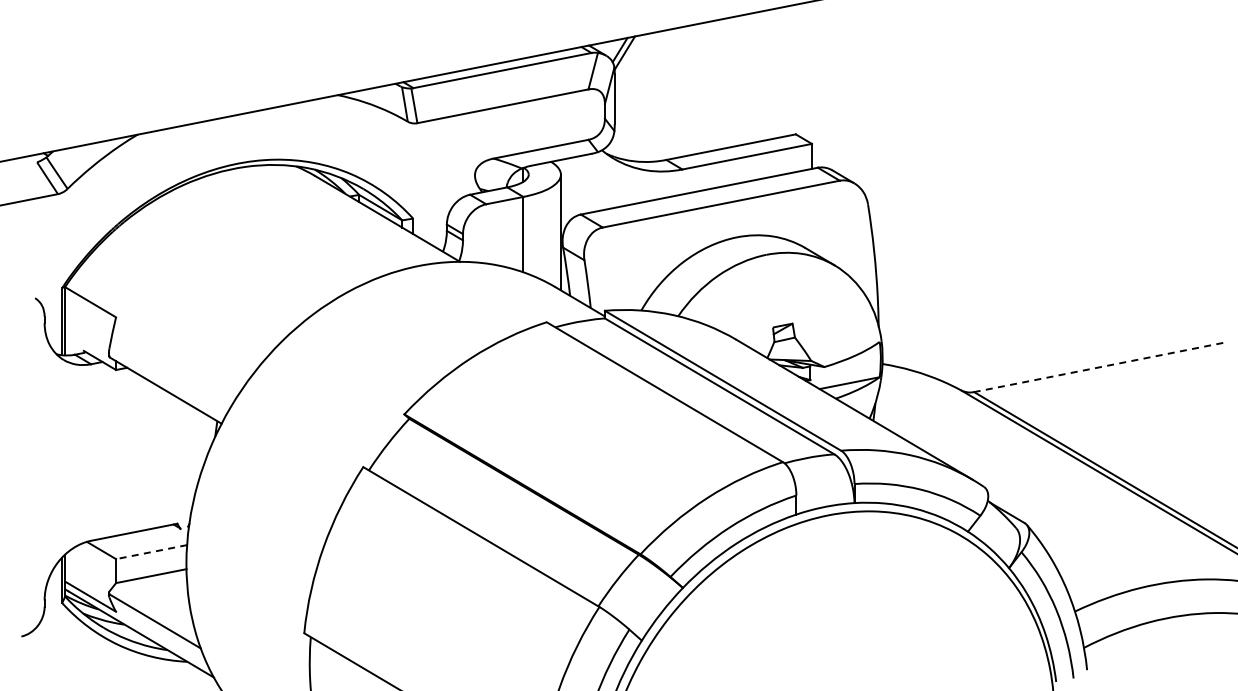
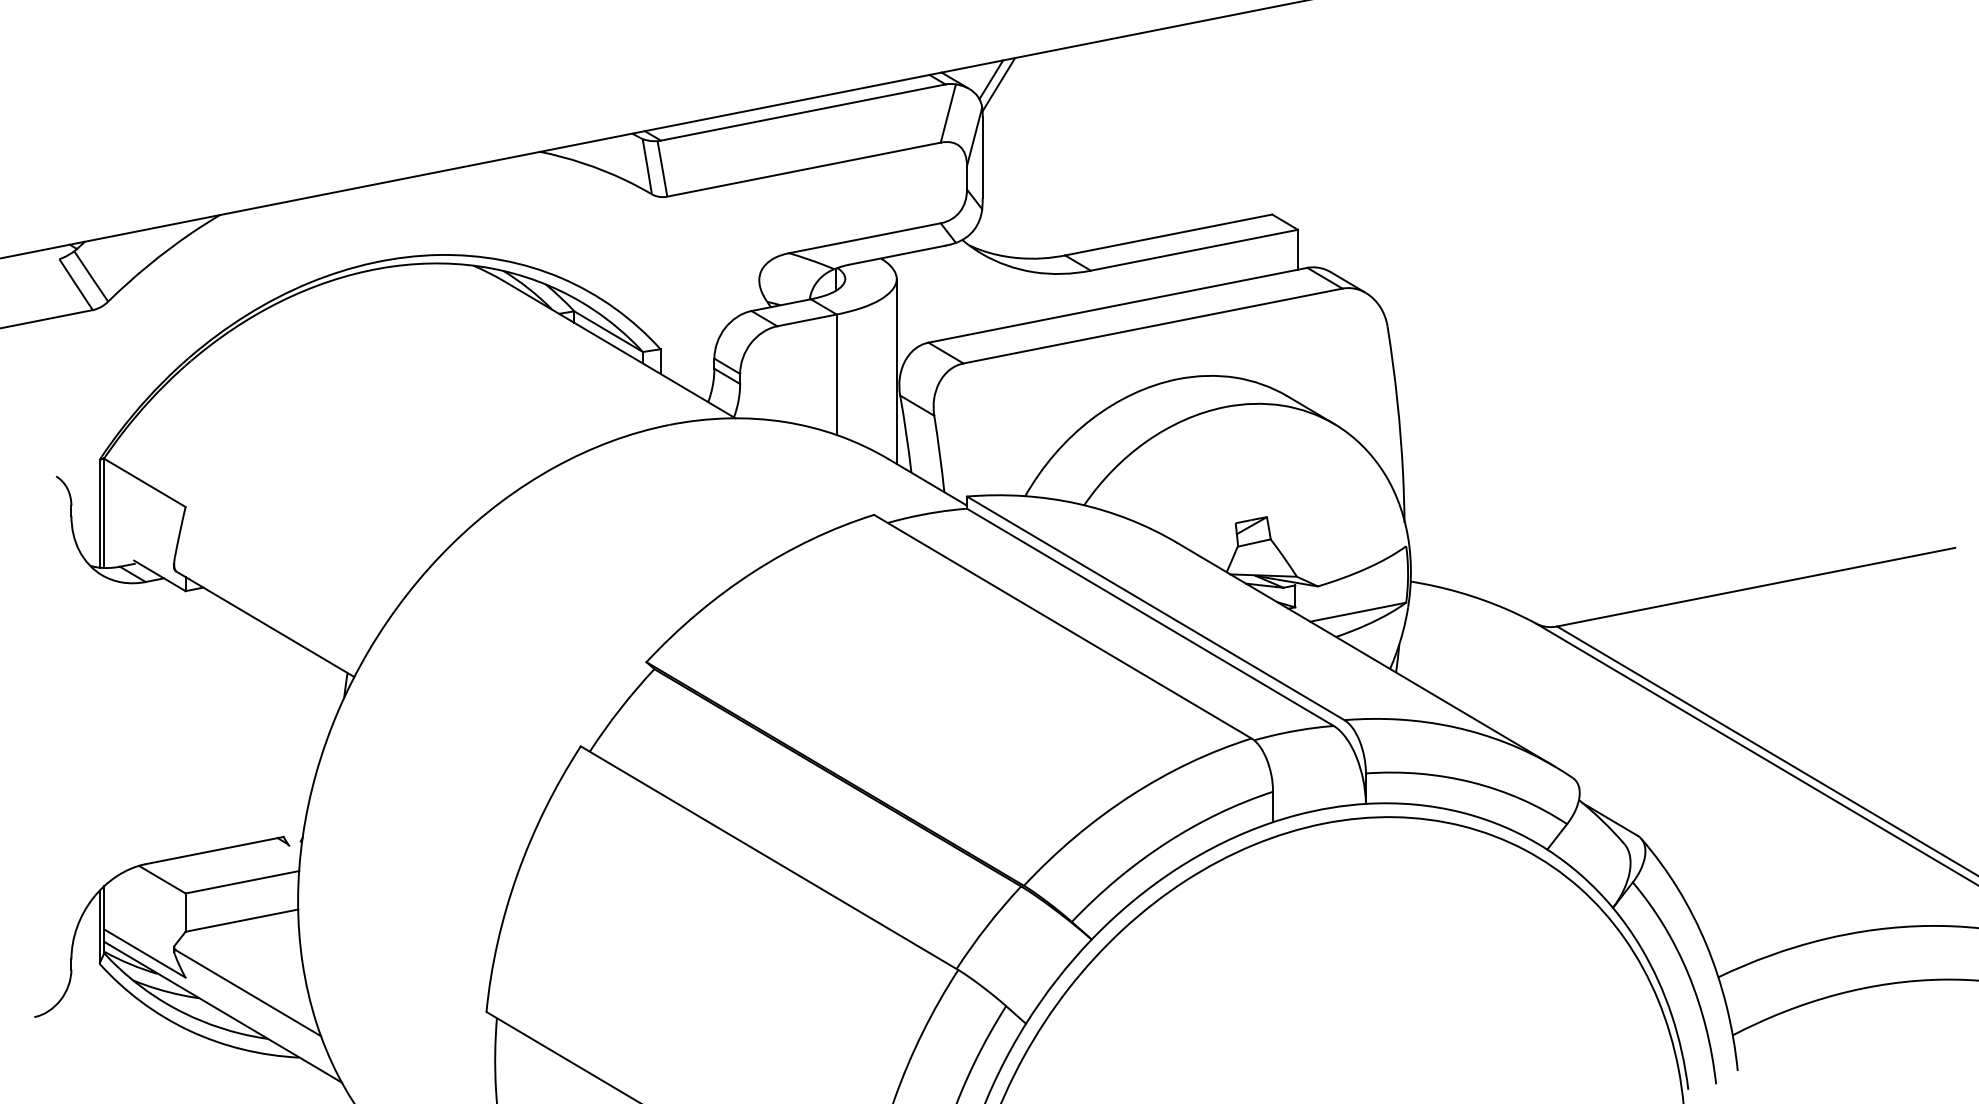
line: (1098, 367) -> (1755, 587), dashed -> solid
line: (151, 552) -> (242, 882), dashed -> solid

